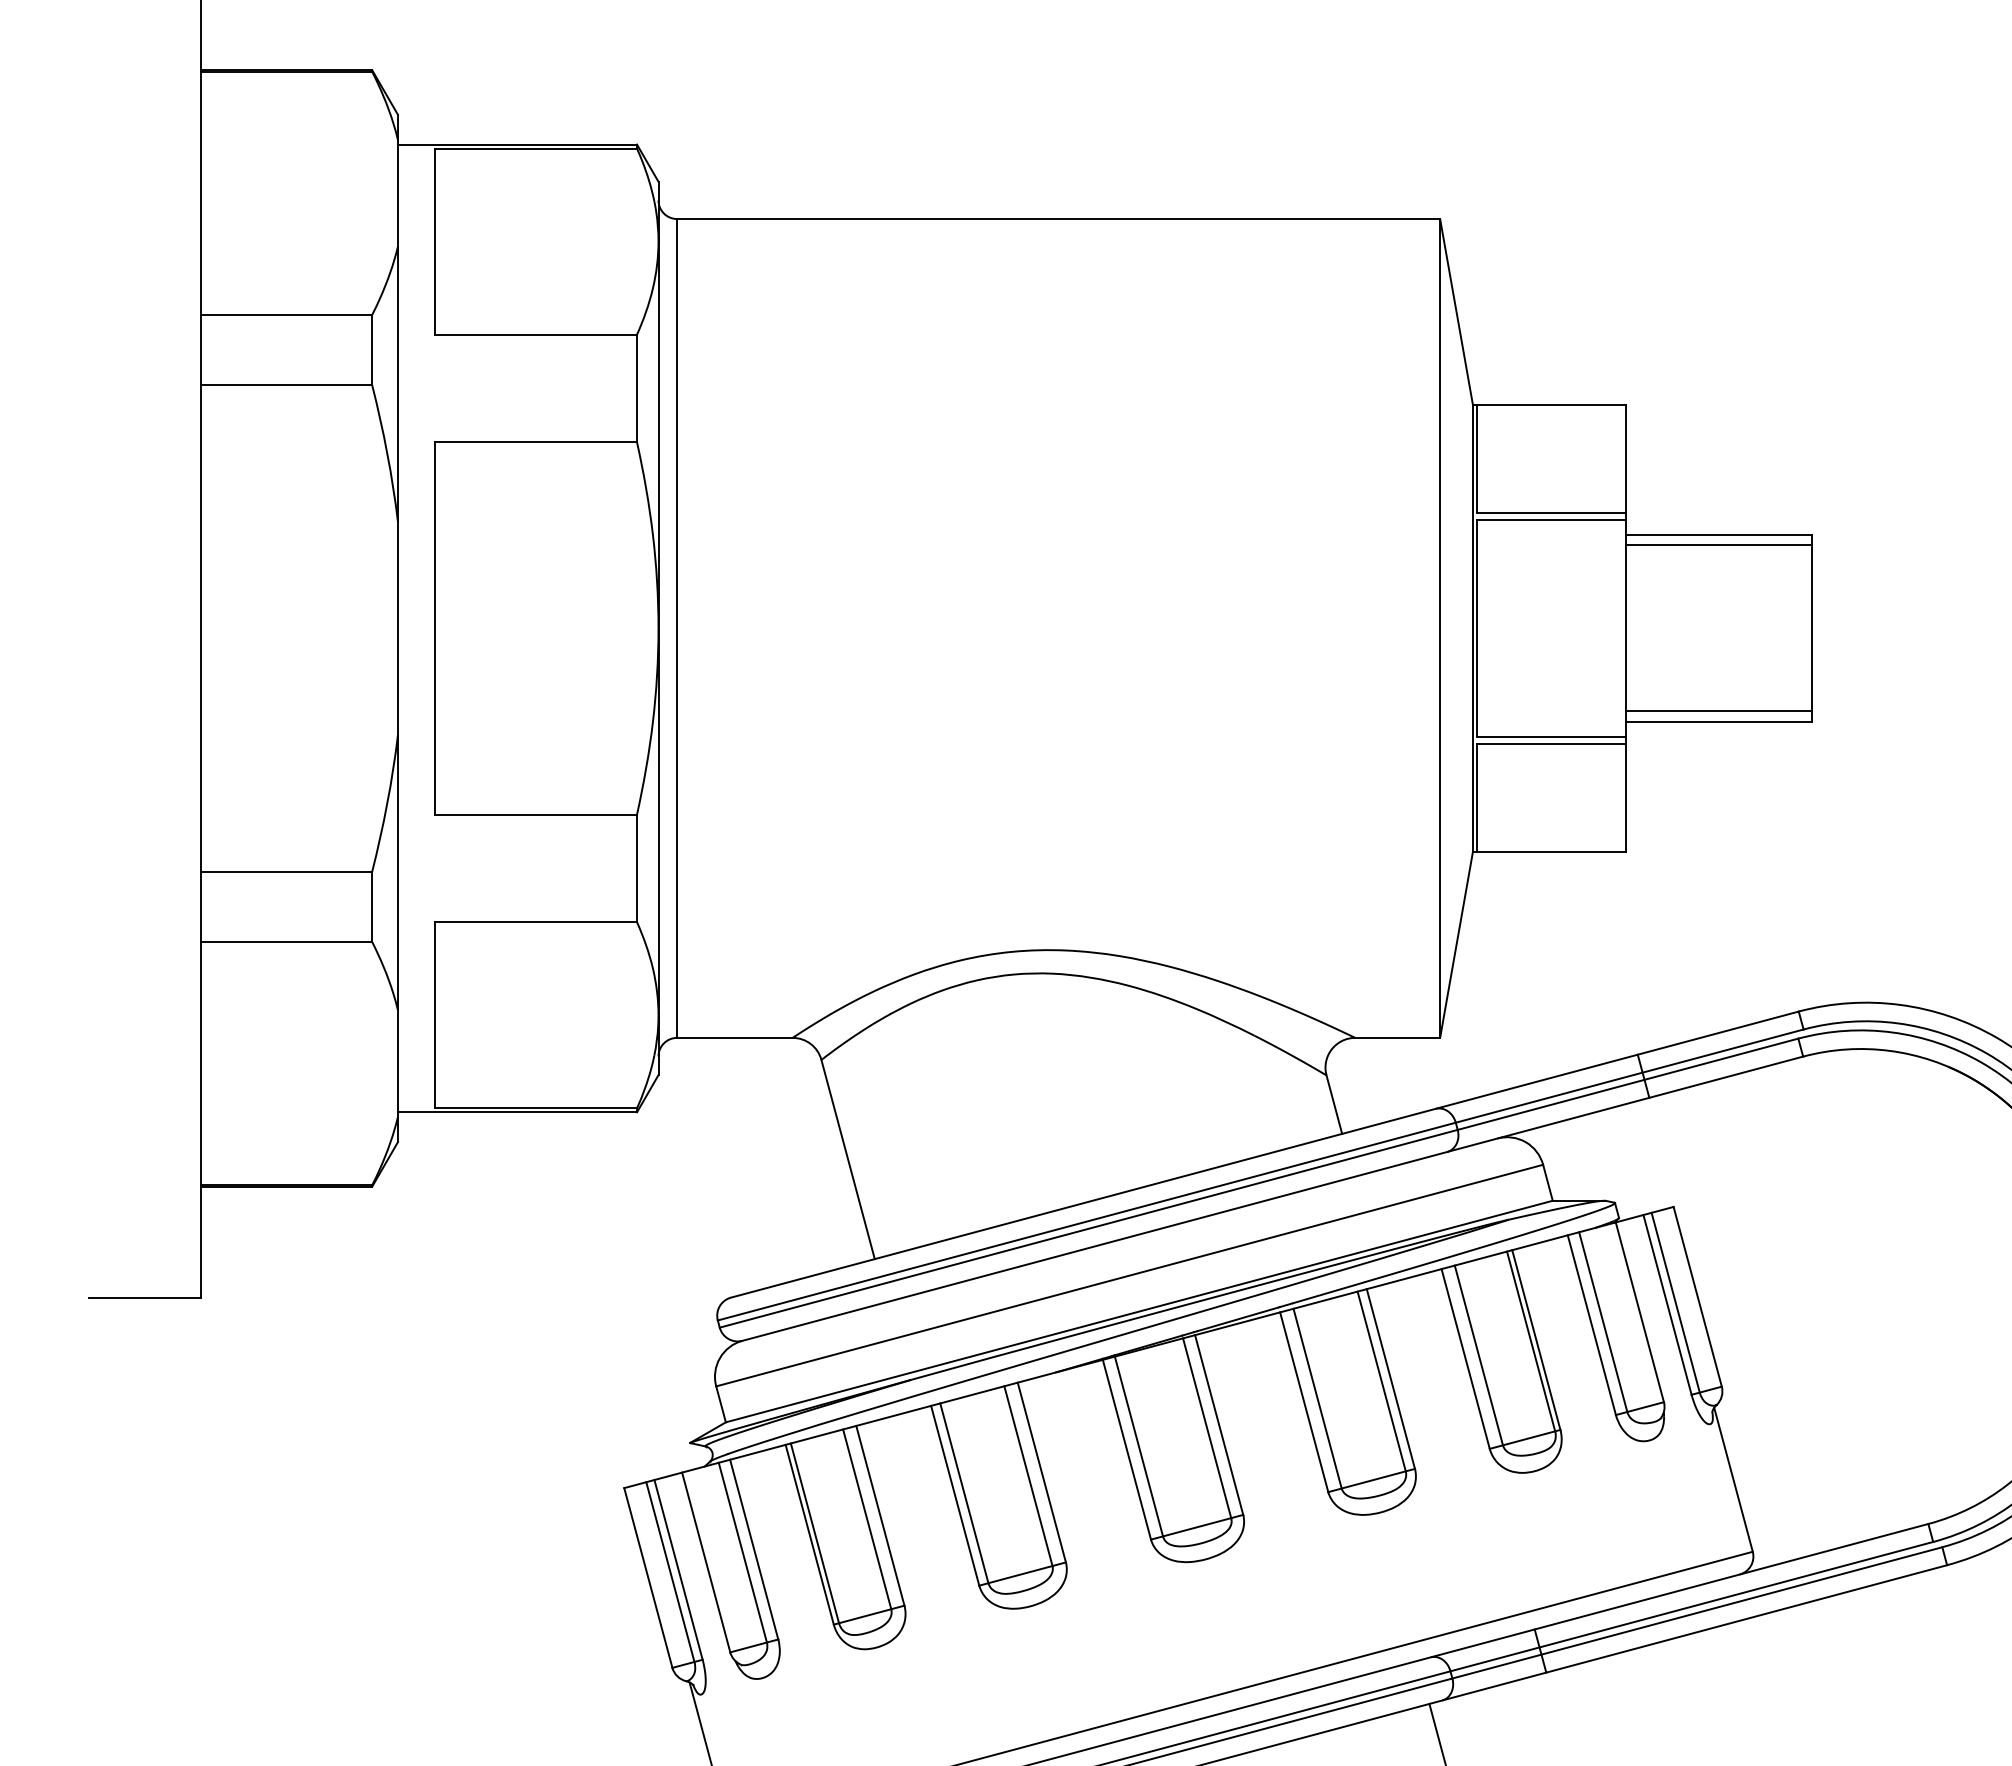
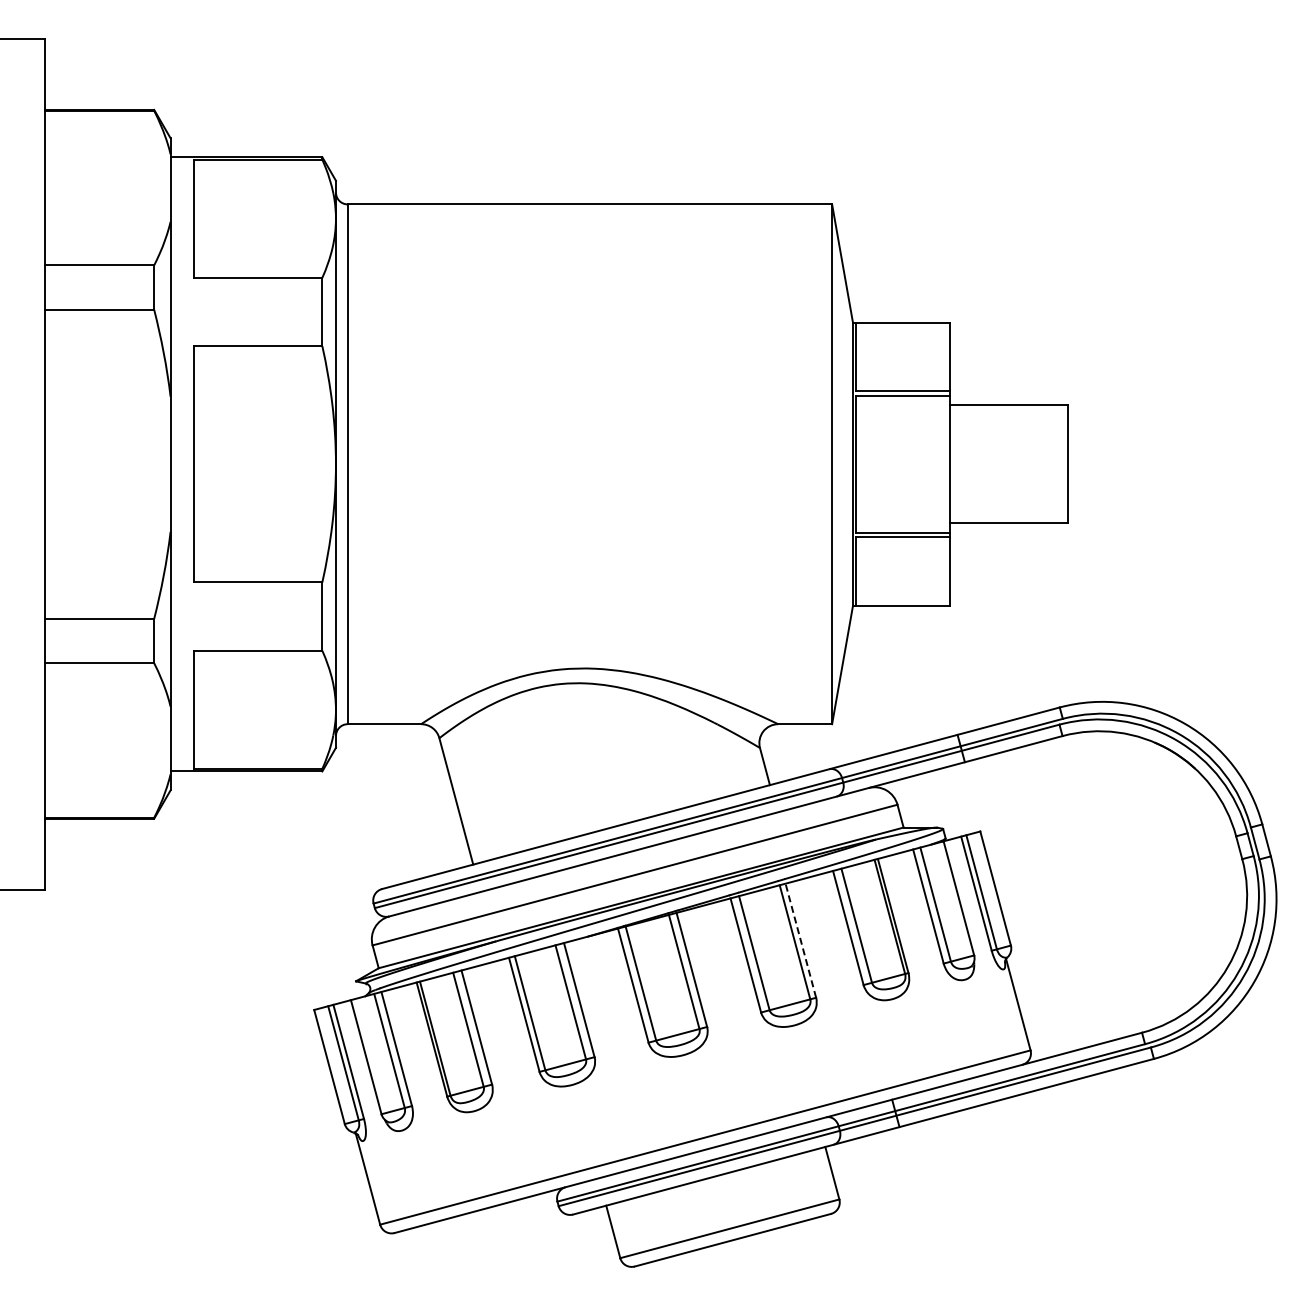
line: (1719, 545) -> (1009, 411), removed
line: (1719, 712) -> (1009, 517), removed
line: (1390, 1378) -> (800, 940), solid -> dashed

